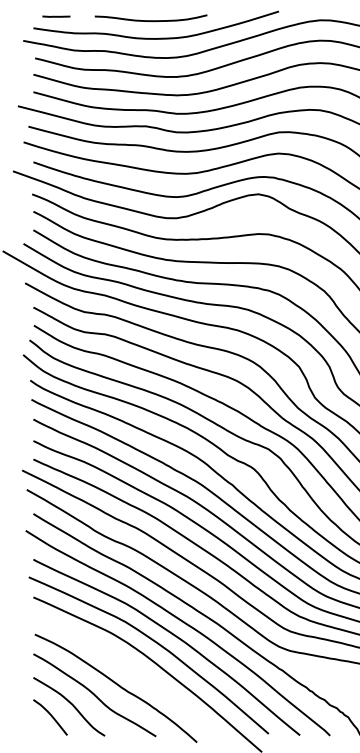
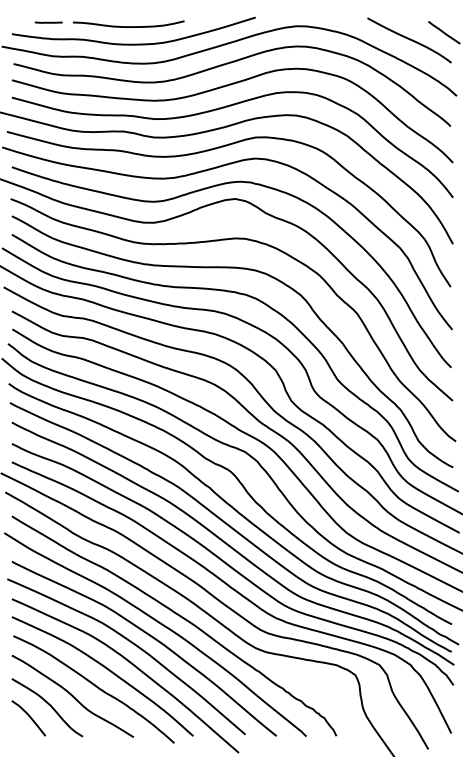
line: (56, 16) -> (48, 22), moved
curve: (129, 669) -> (107, 670), added

